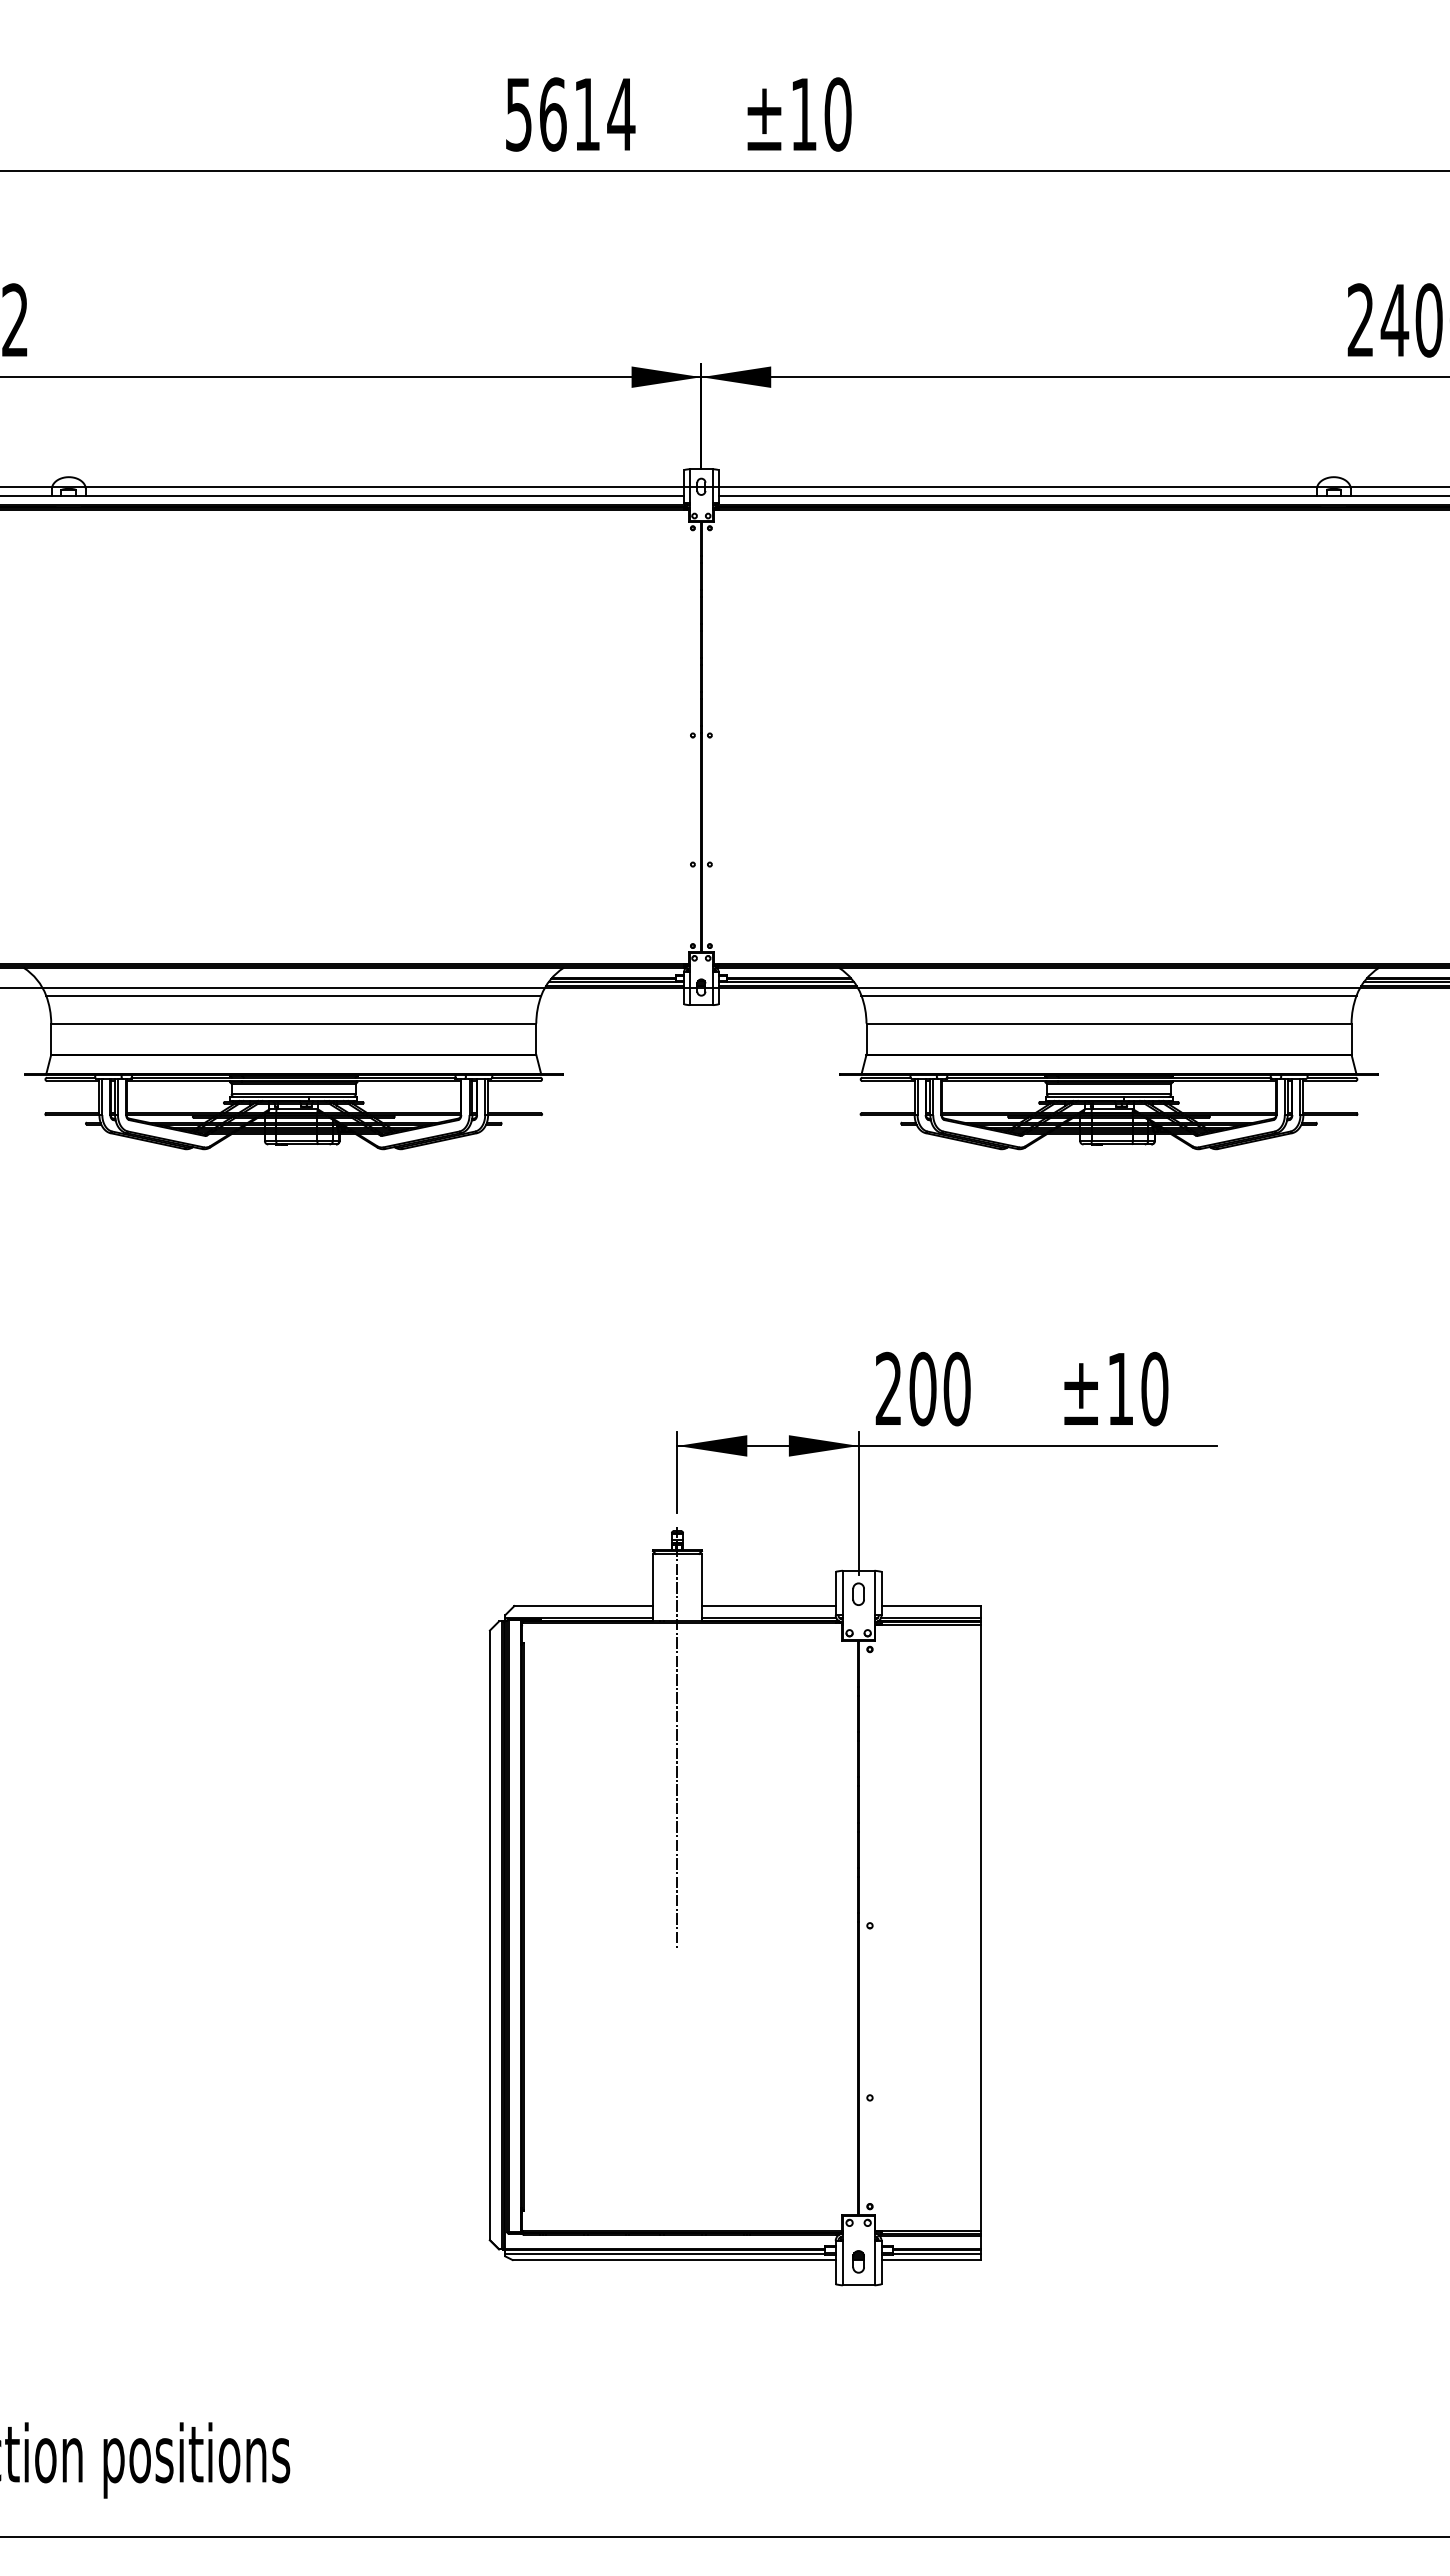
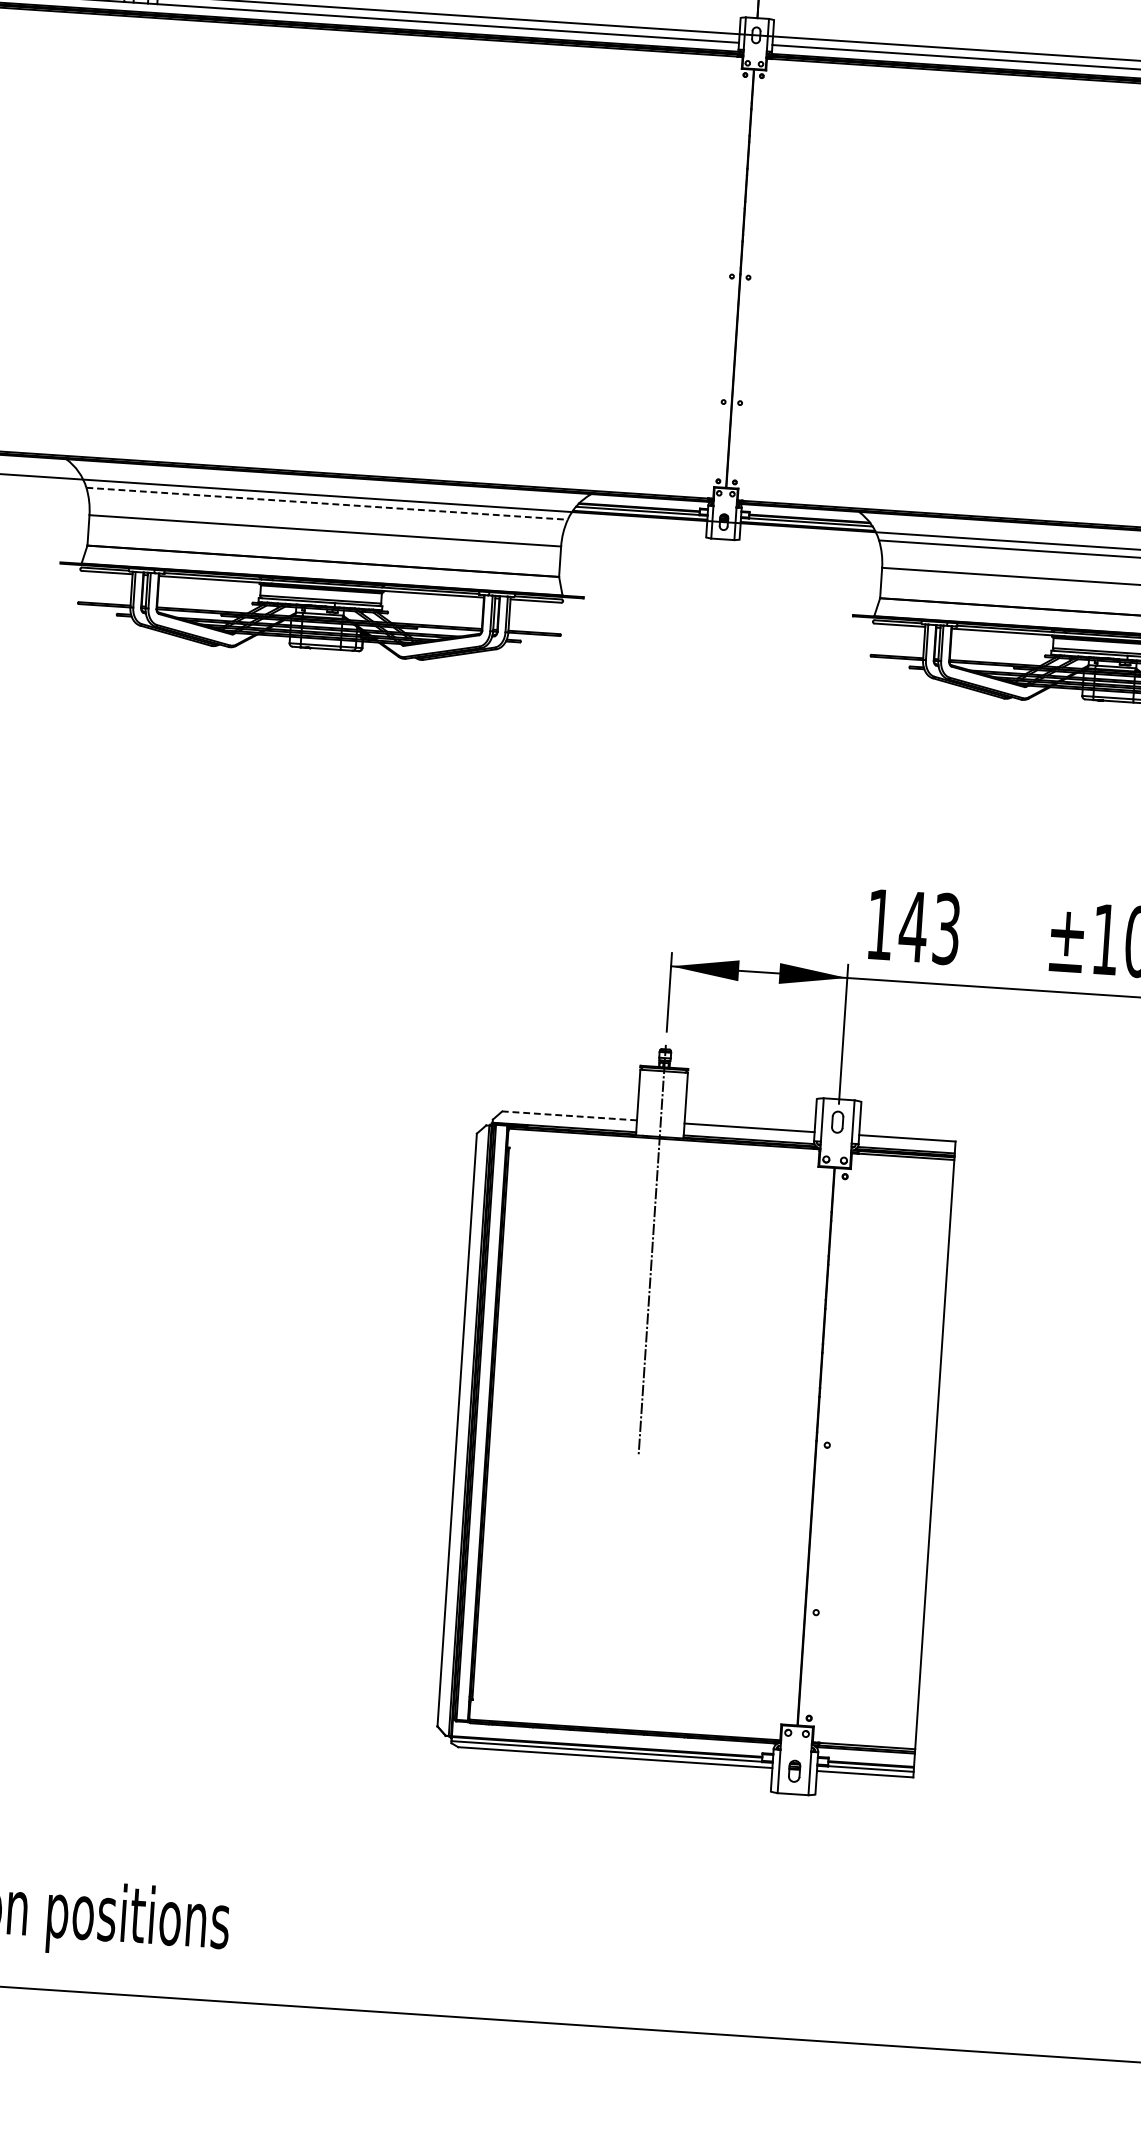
line: (293, 995) -> (326, 503), solid -> dashed
text: (922, 1388) -> (913, 926), 200 -> 143
line: (583, 1606) -> (569, 1116), solid -> dashed

